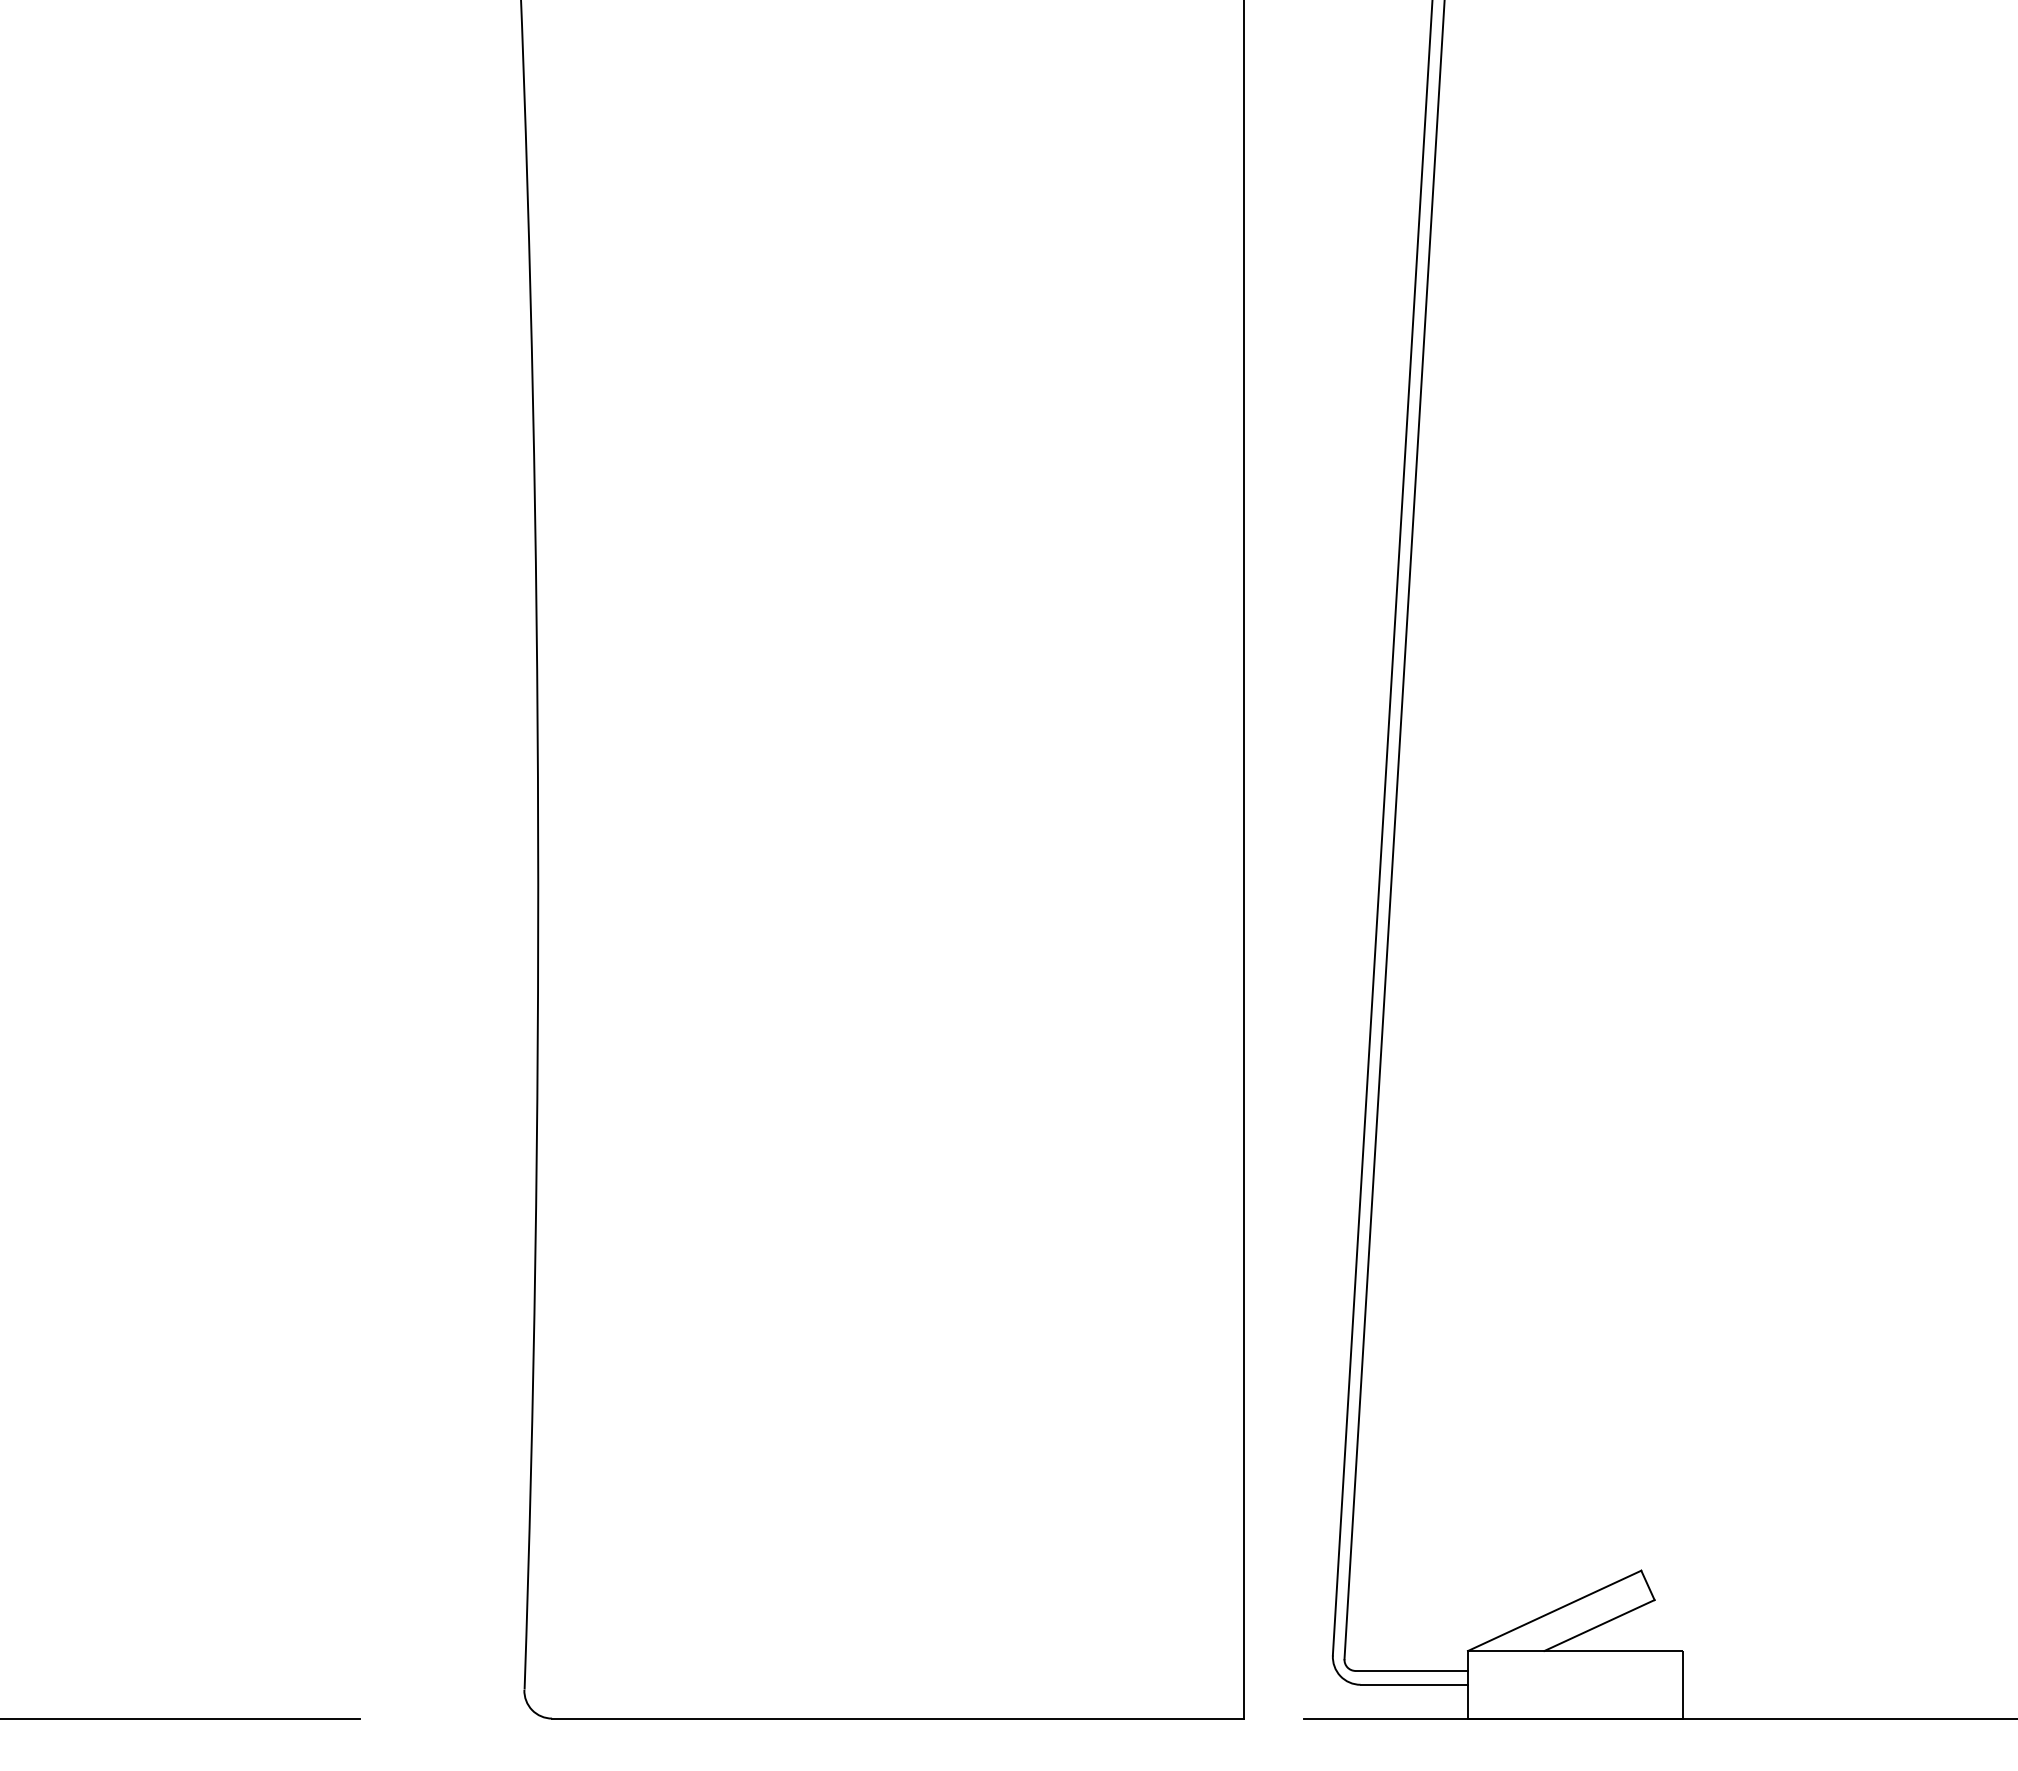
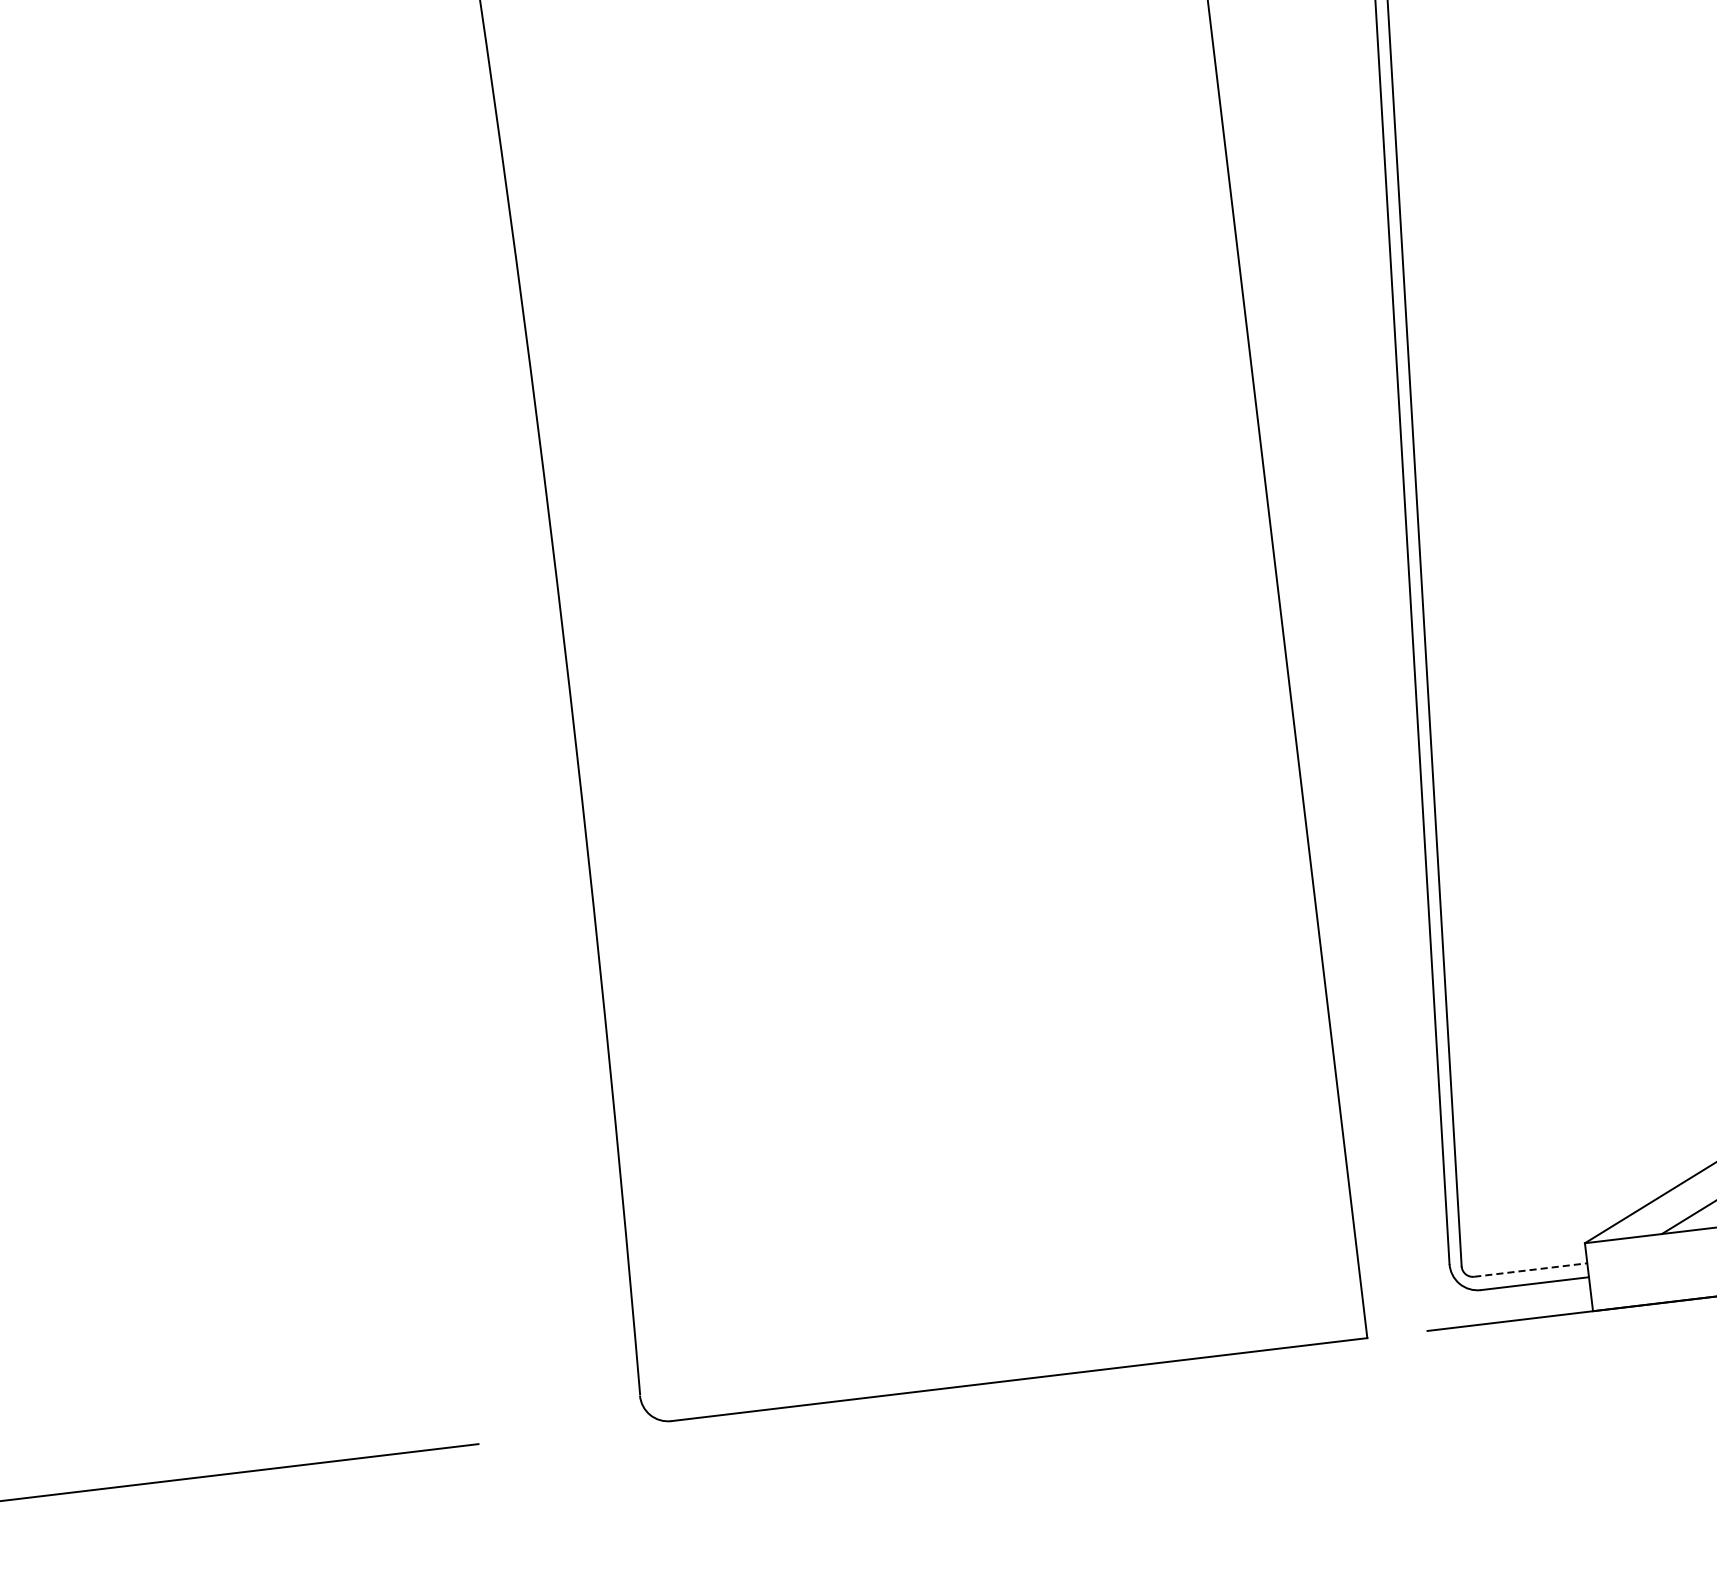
line: (1412, 1670) -> (1531, 1269), solid -> dashed

